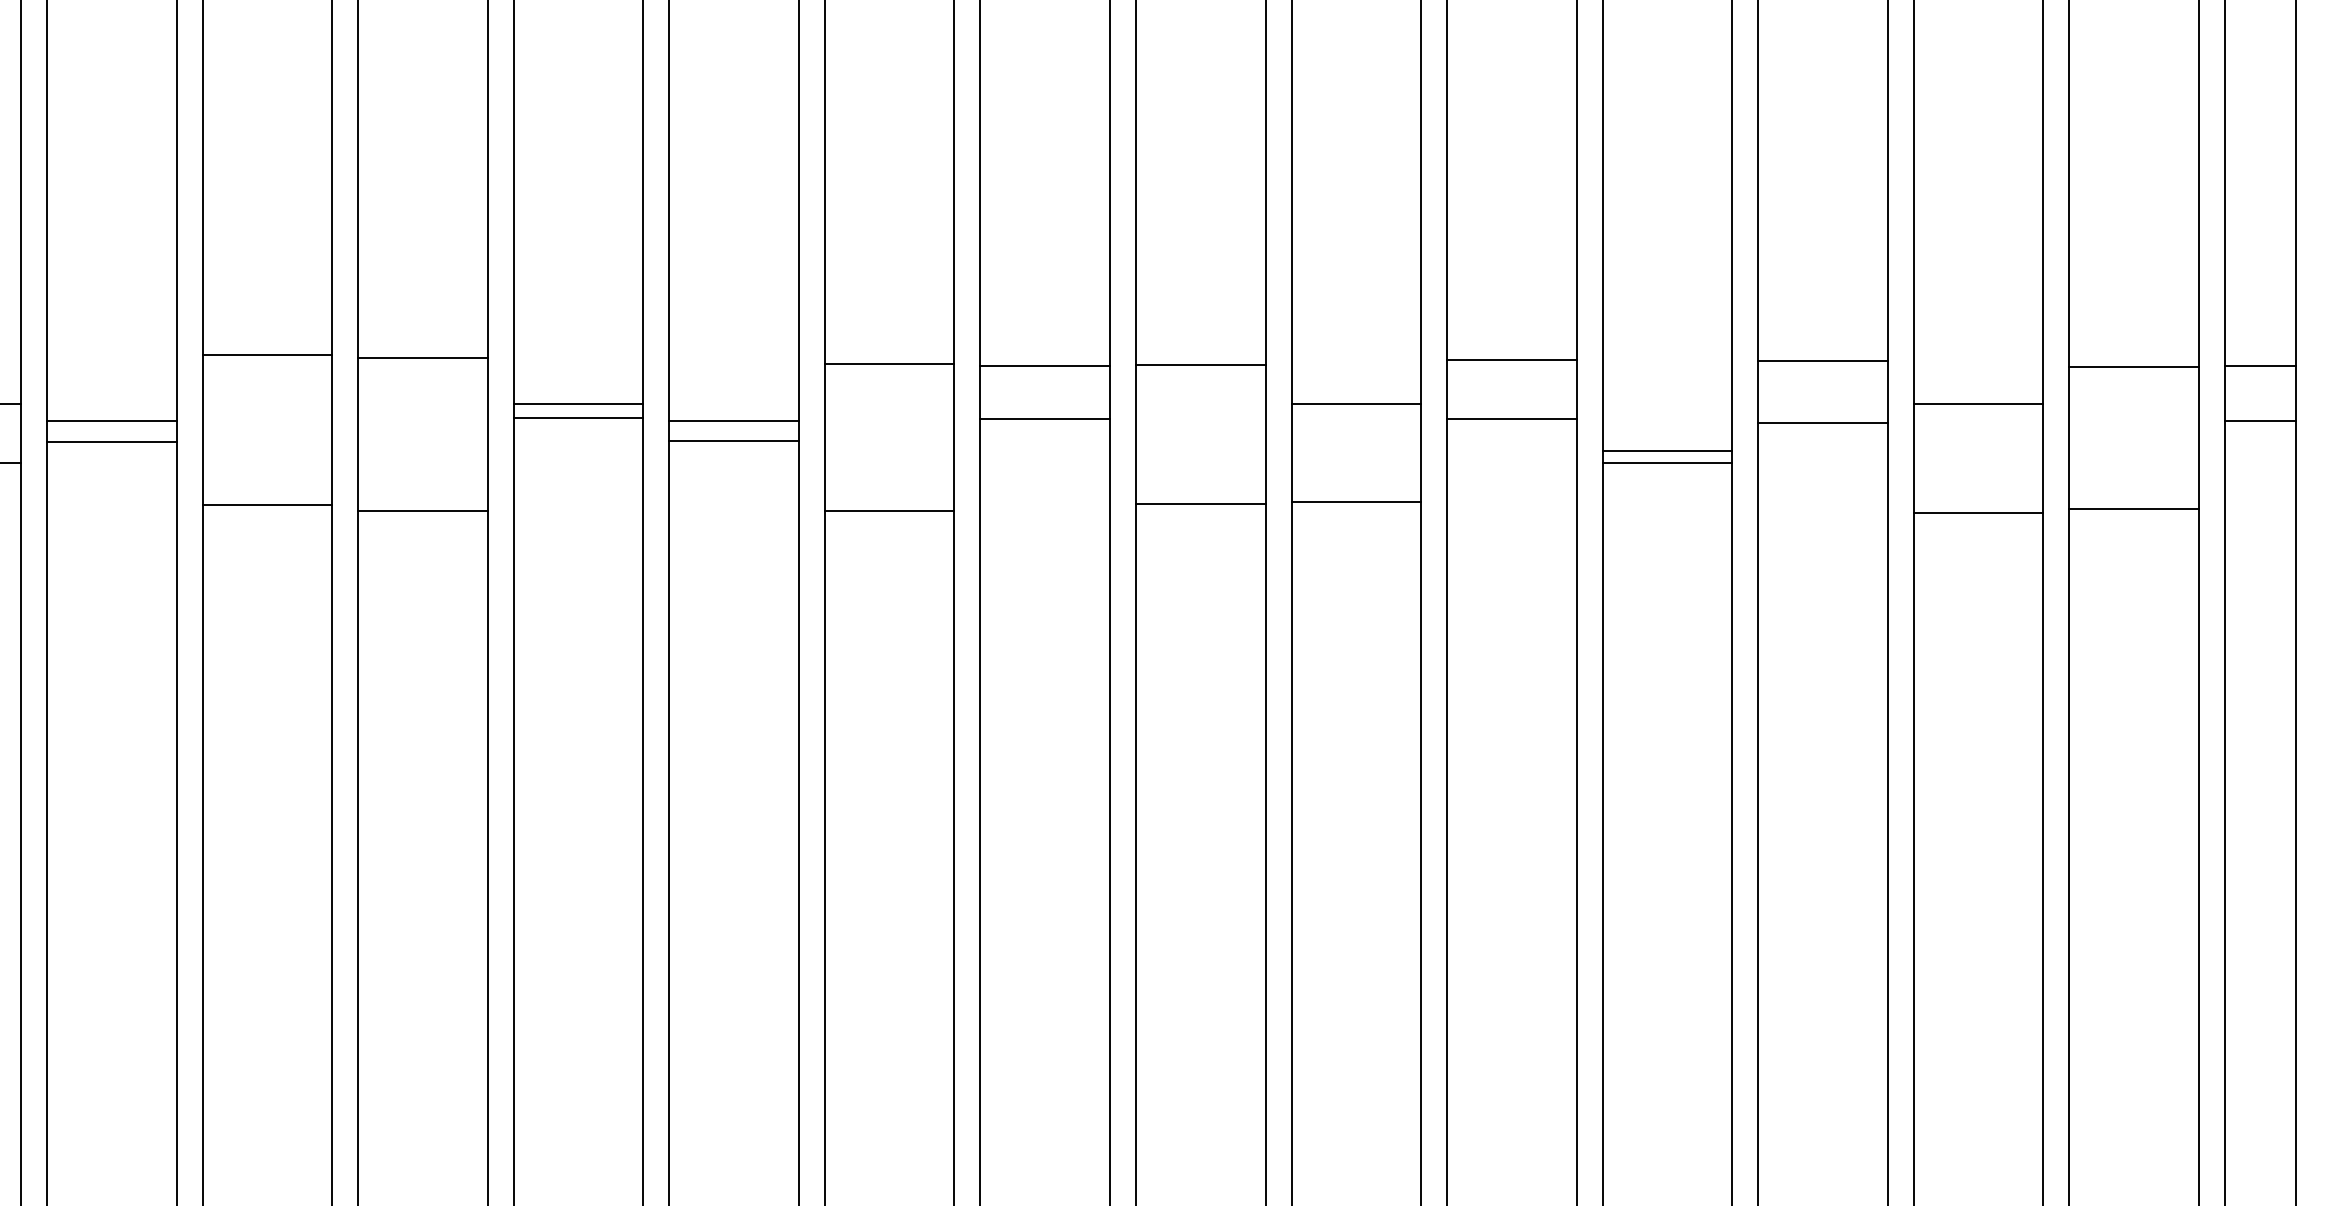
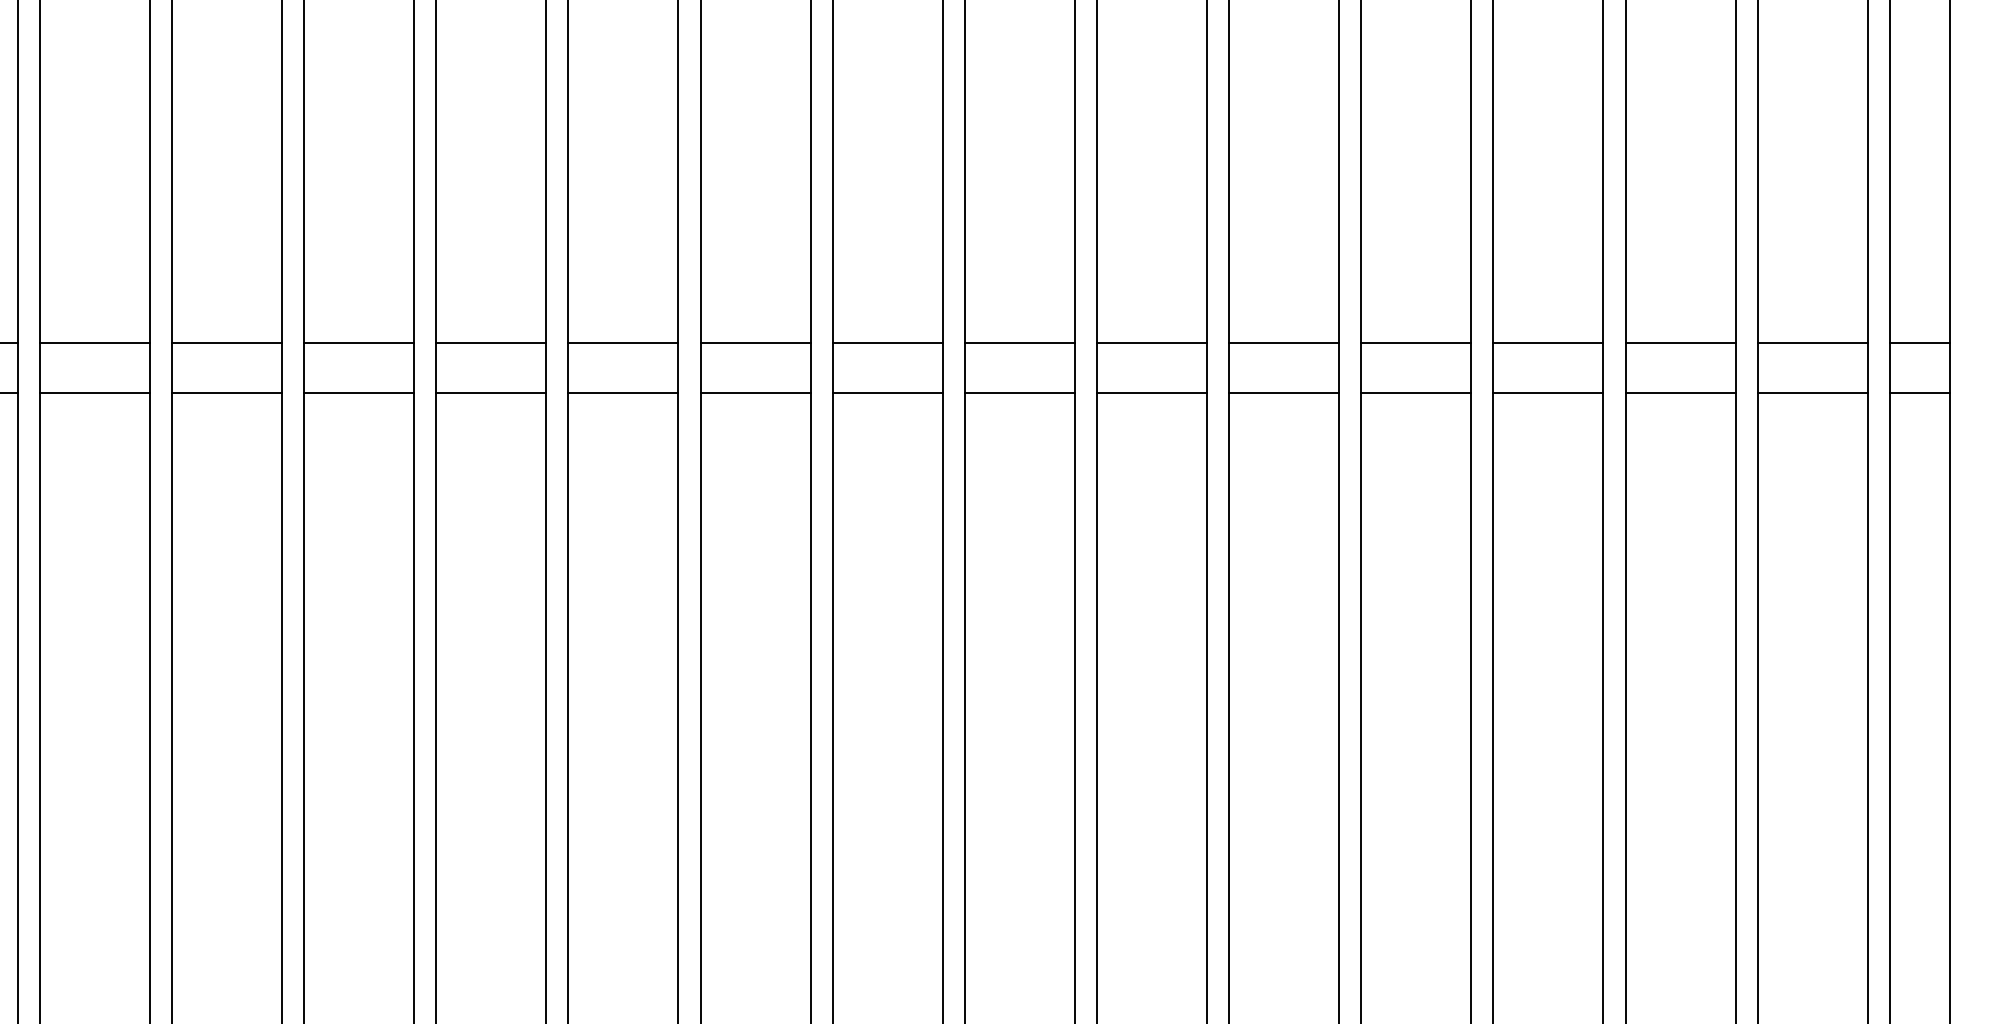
line: (267, 355) -> (227, 343), moved
line: (422, 358) -> (358, 343), moved
line: (1511, 360) -> (1283, 343), moved
line: (1822, 361) -> (1547, 343), moved
line: (889, 364) -> (755, 343), moved
line: (1200, 365) -> (1019, 343), moved
line: (1044, 366) -> (887, 343), moved
line: (2260, 366) -> (1920, 343), moved
line: (2133, 367) -> (1812, 343), moved
line: (578, 417) -> (491, 392), moved
line: (1044, 418) -> (887, 392), moved
line: (1511, 418) -> (1283, 392), moved
line: (111, 420) -> (94, 392), moved
line: (733, 420) -> (622, 392), moved
line: (2260, 420) -> (1920, 392), moved
line: (1822, 422) -> (1547, 392), moved
line: (733, 441) -> (622, 343), moved
line: (111, 442) -> (94, 343), moved
line: (1667, 451) -> (1416, 343), moved
line: (1356, 501) -> (1152, 392), moved
line: (1200, 503) -> (1019, 392), moved
line: (267, 504) -> (227, 392), moved
line: (2133, 508) -> (1812, 392), moved
line: (422, 510) -> (358, 392), moved
line: (889, 510) -> (755, 392), moved
line: (1978, 512) -> (1680, 392), moved

